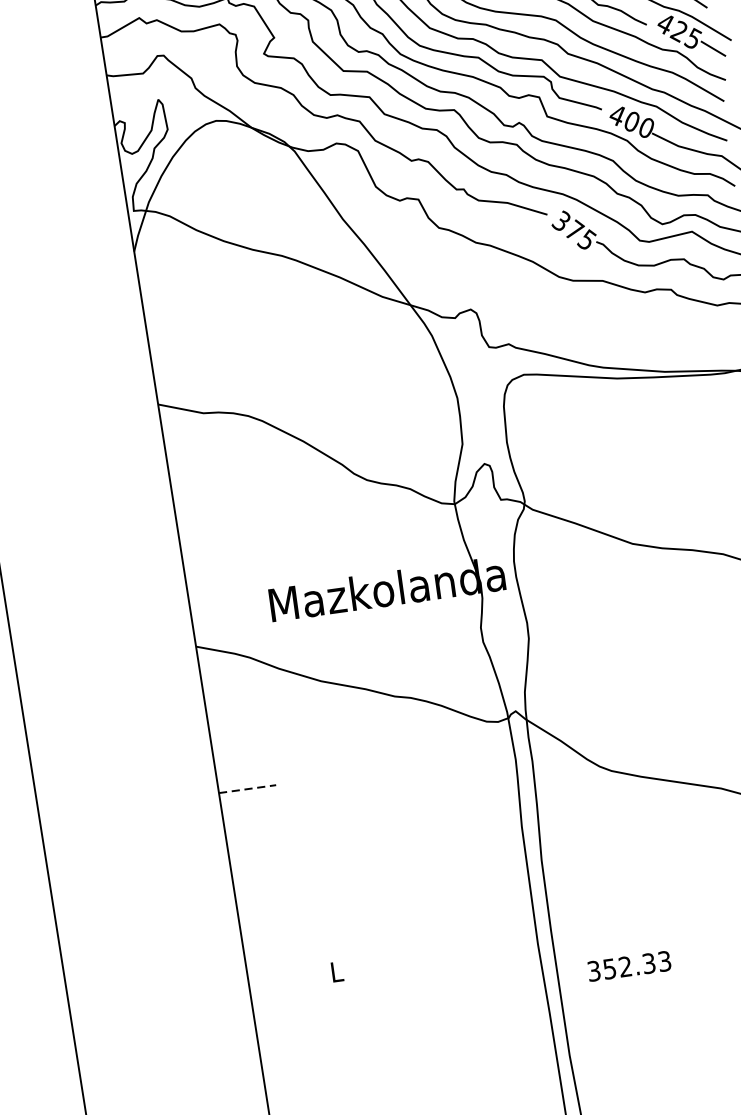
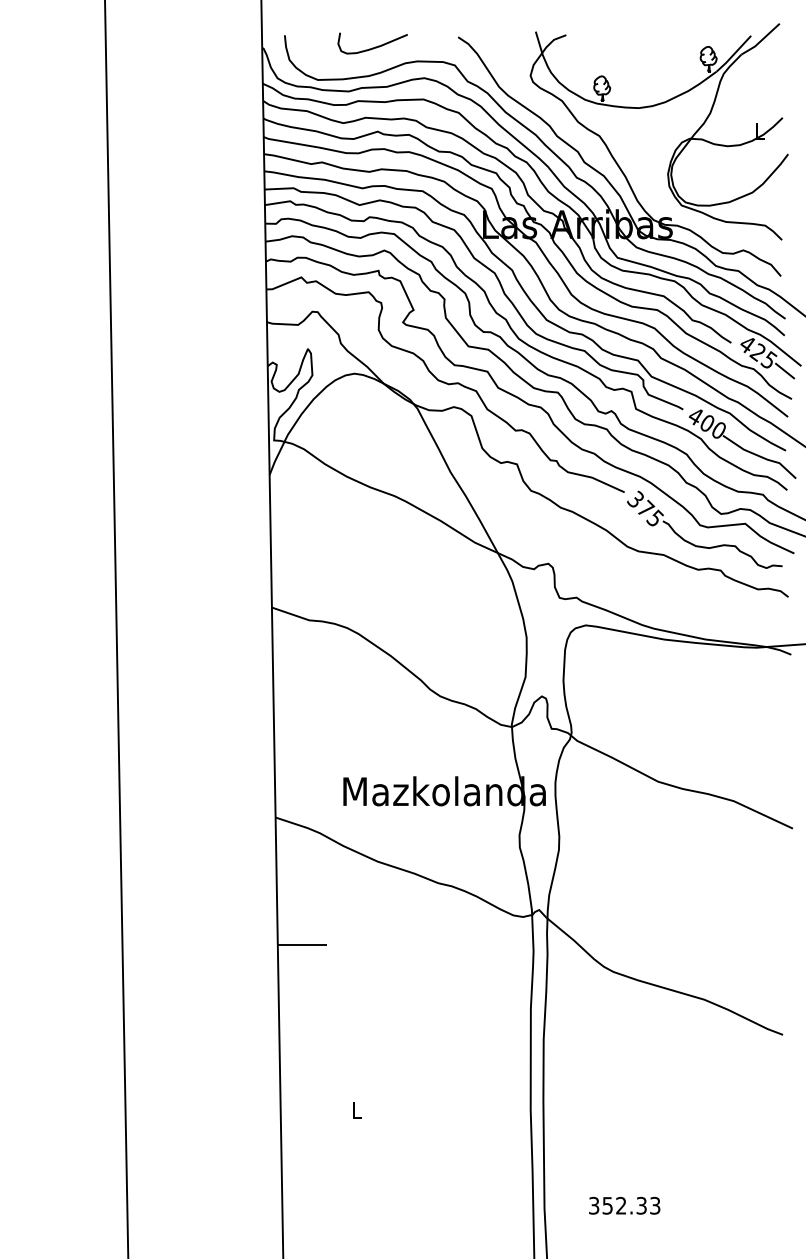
line: (247, 789) -> (302, 944), dashed -> solid
text: (629, 965) -> (624, 1205), moved

